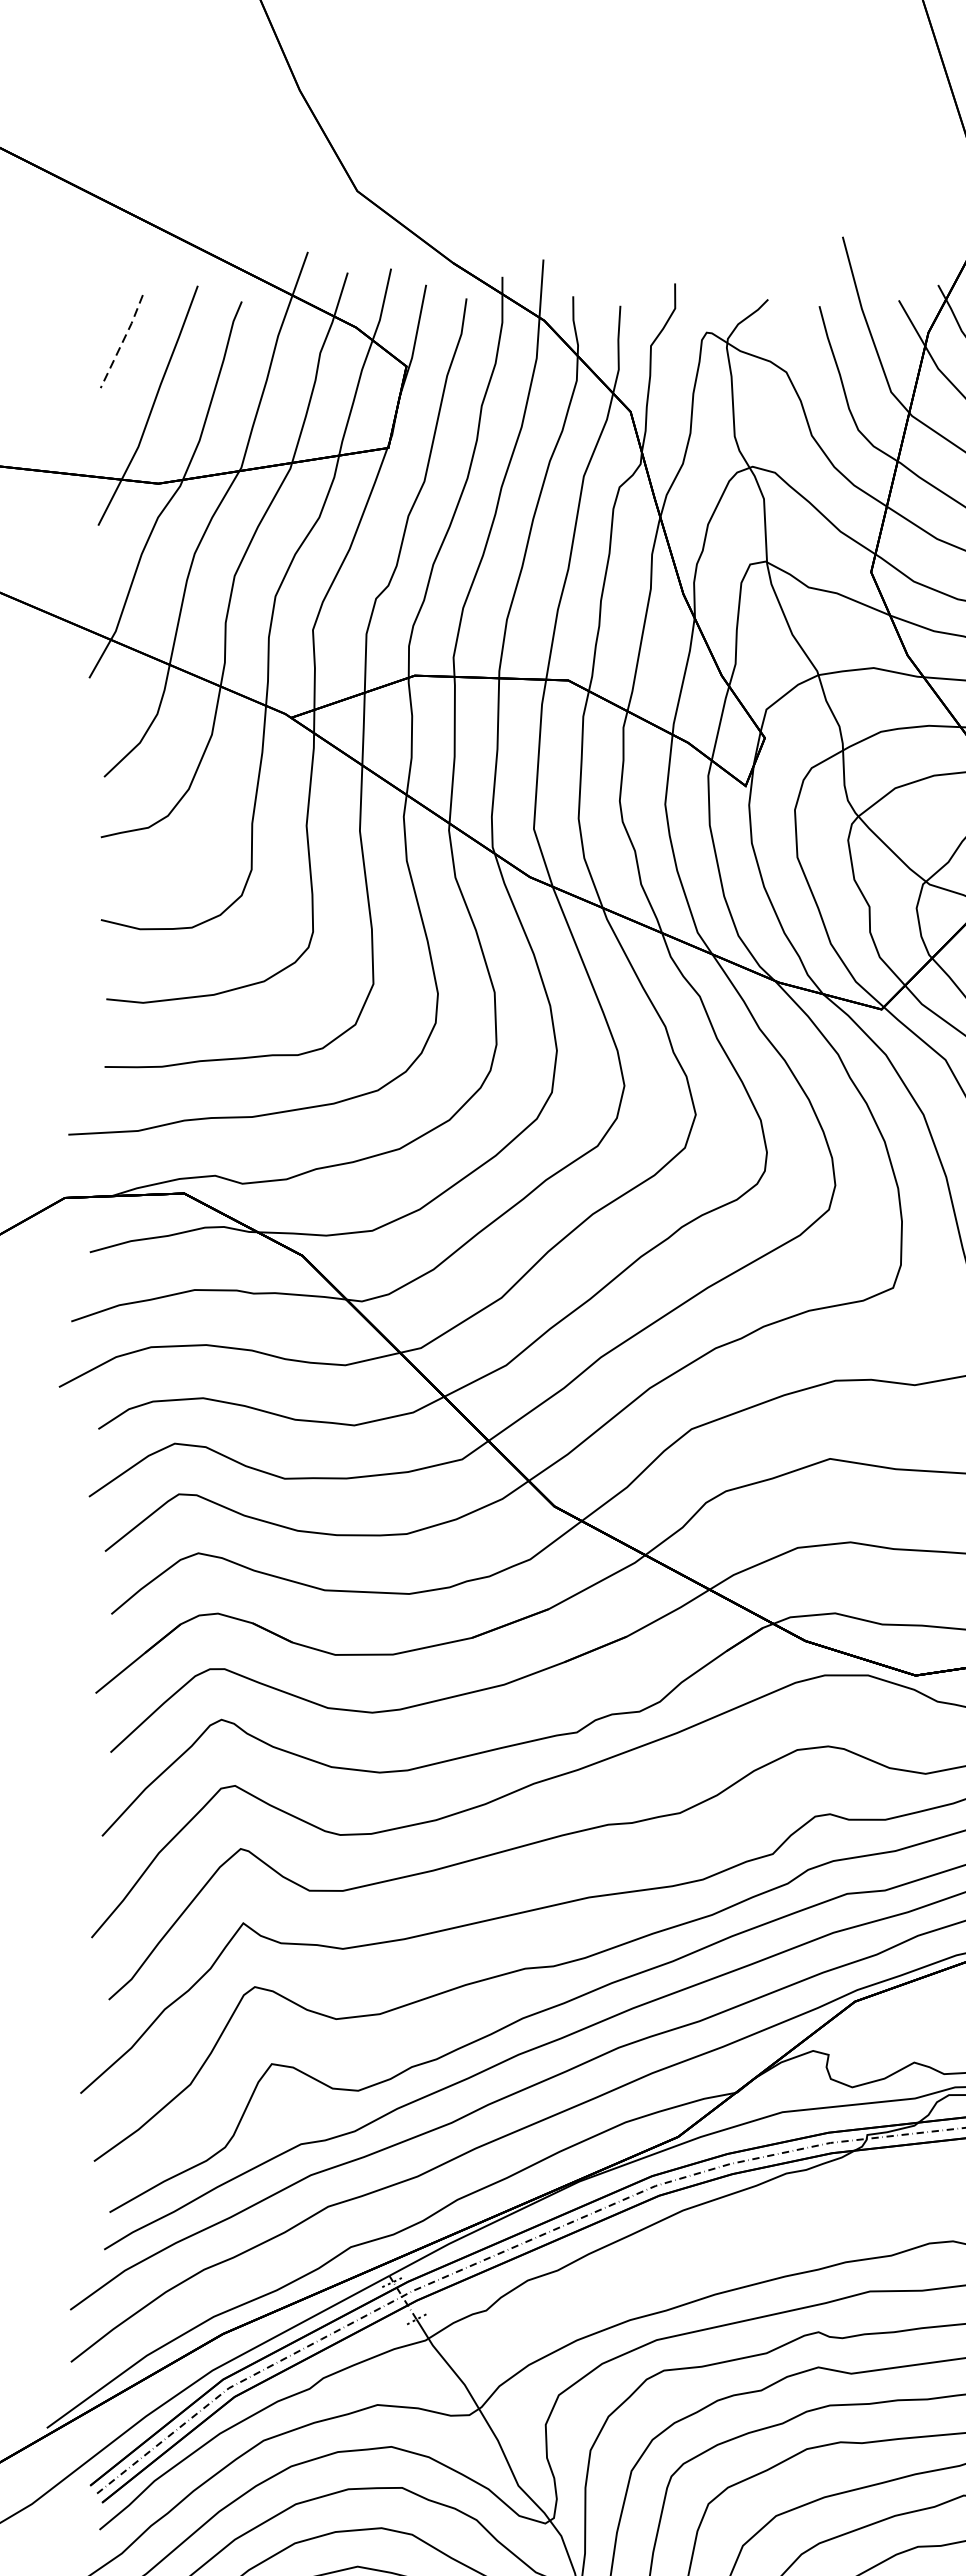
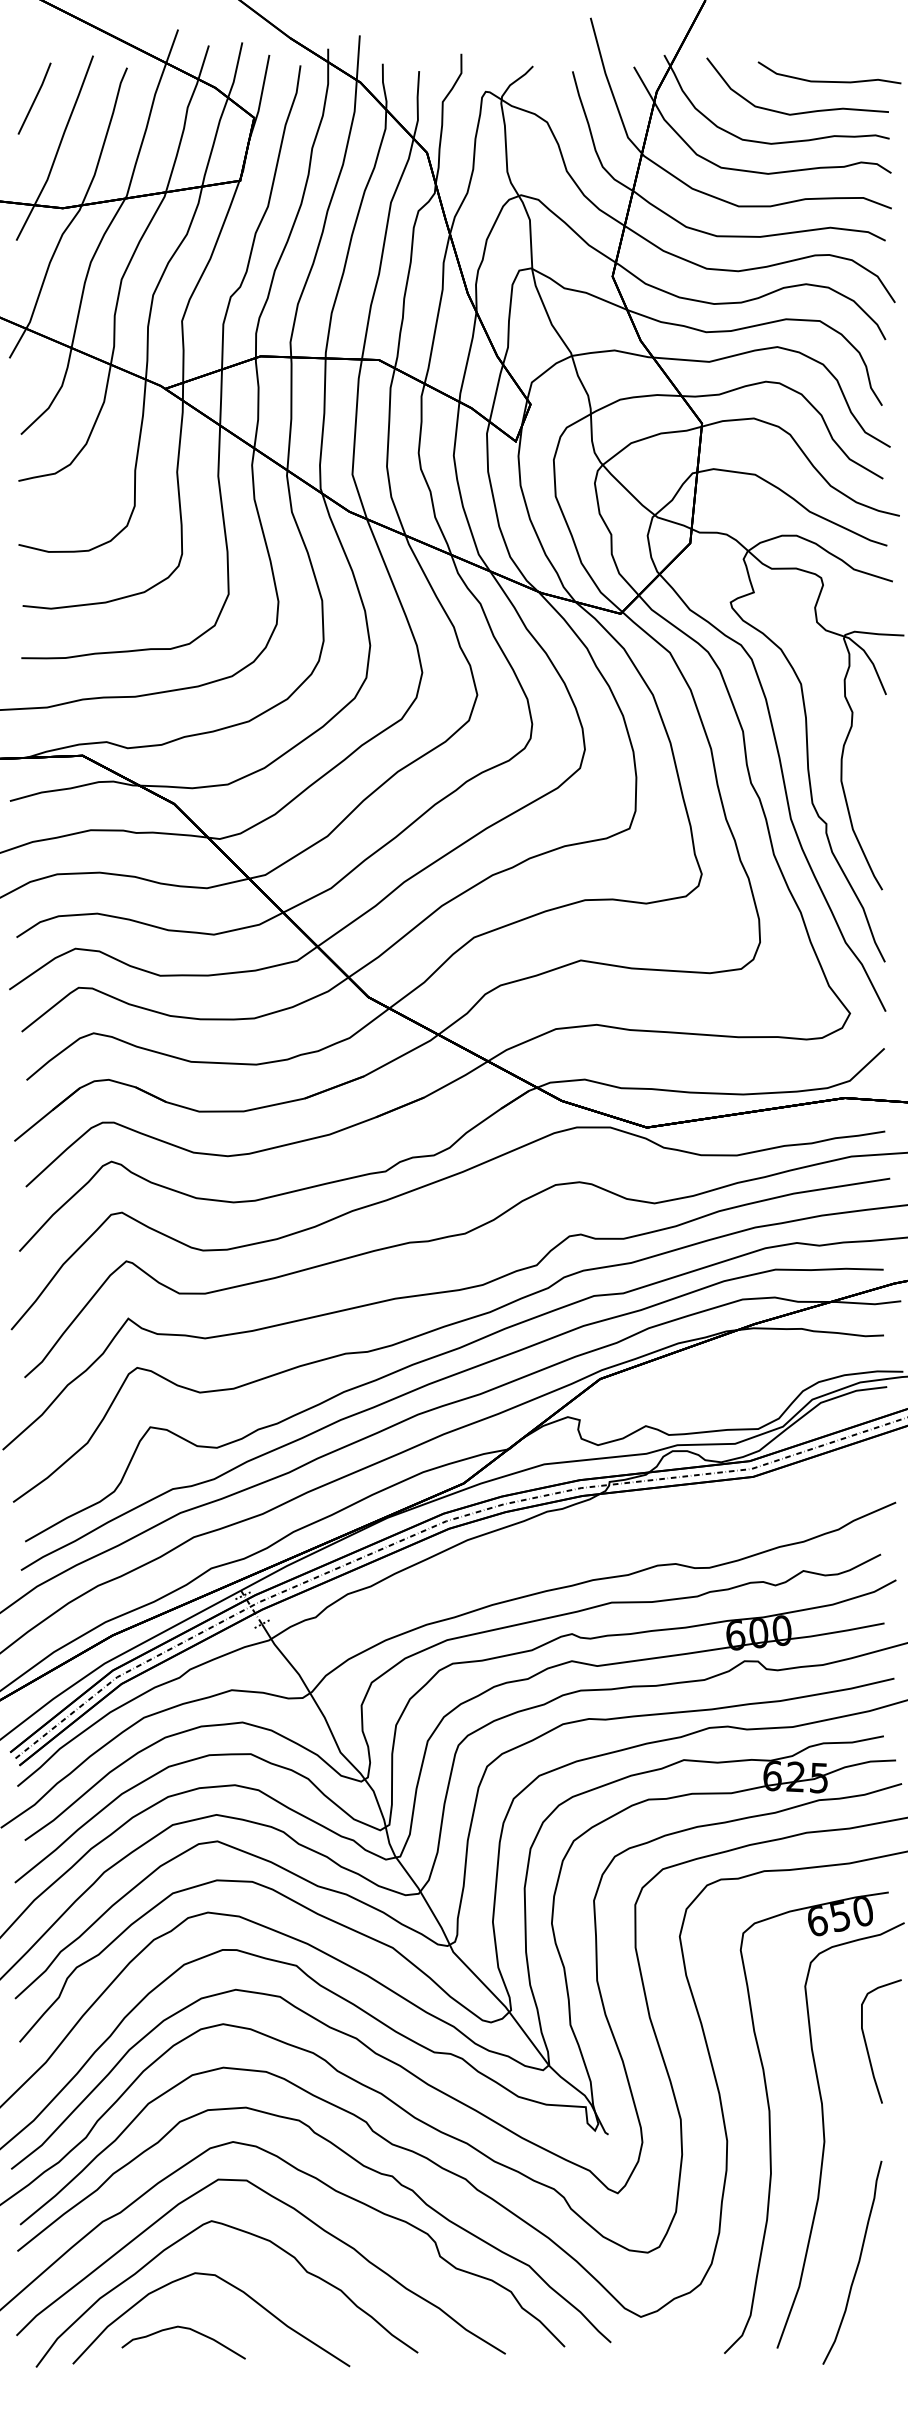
line: (122, 341) -> (35, 98), dashed -> solid

